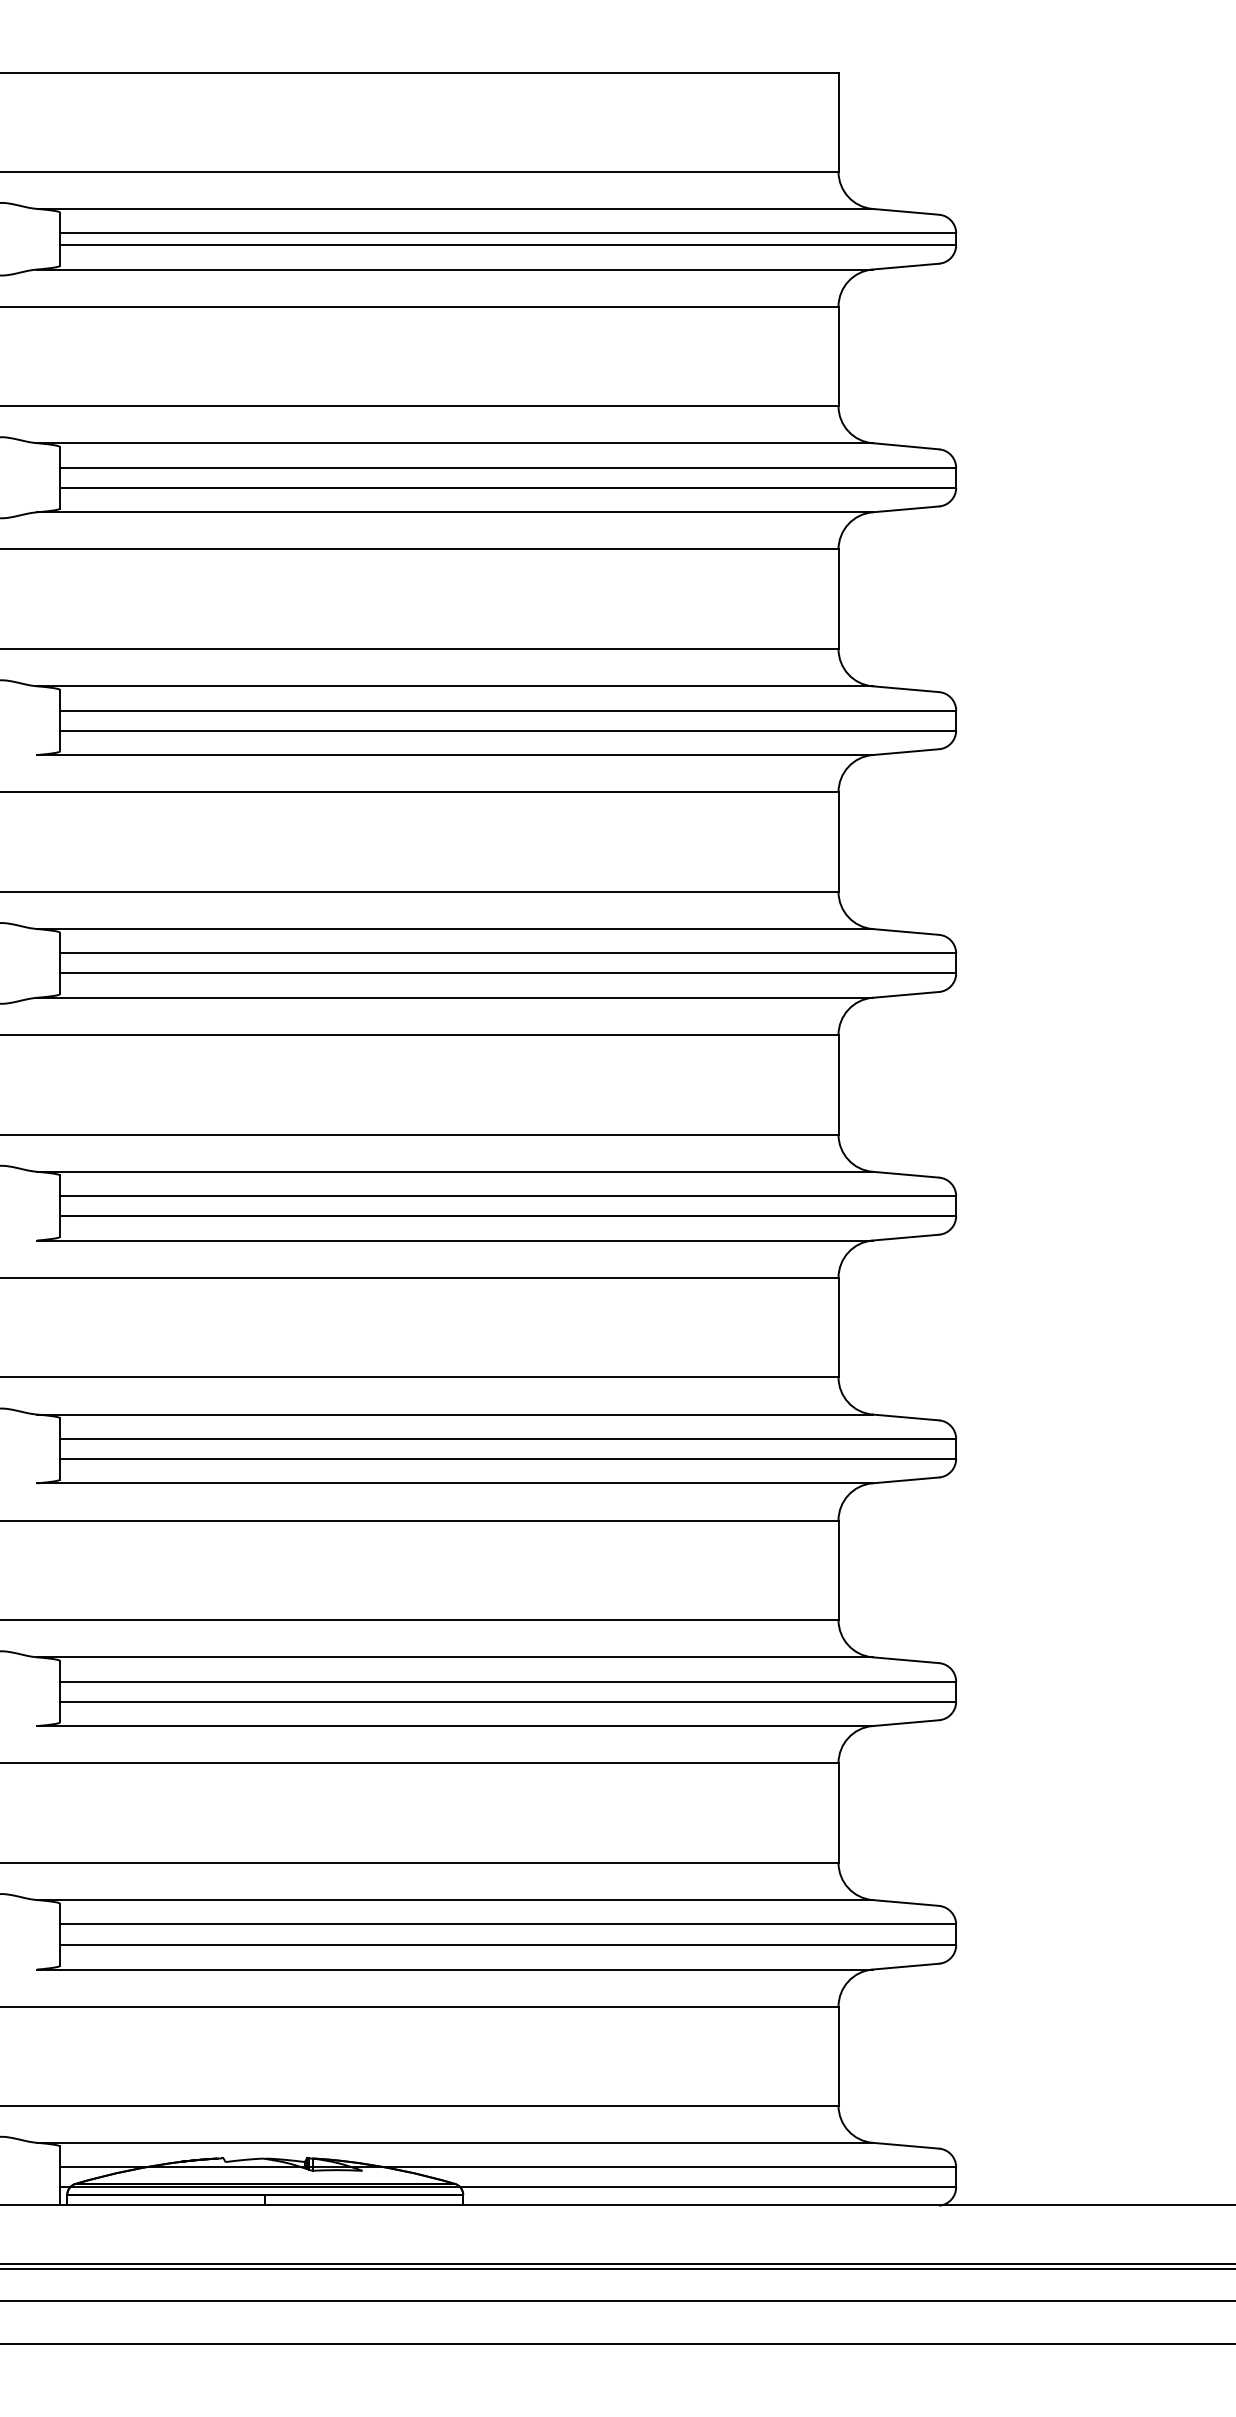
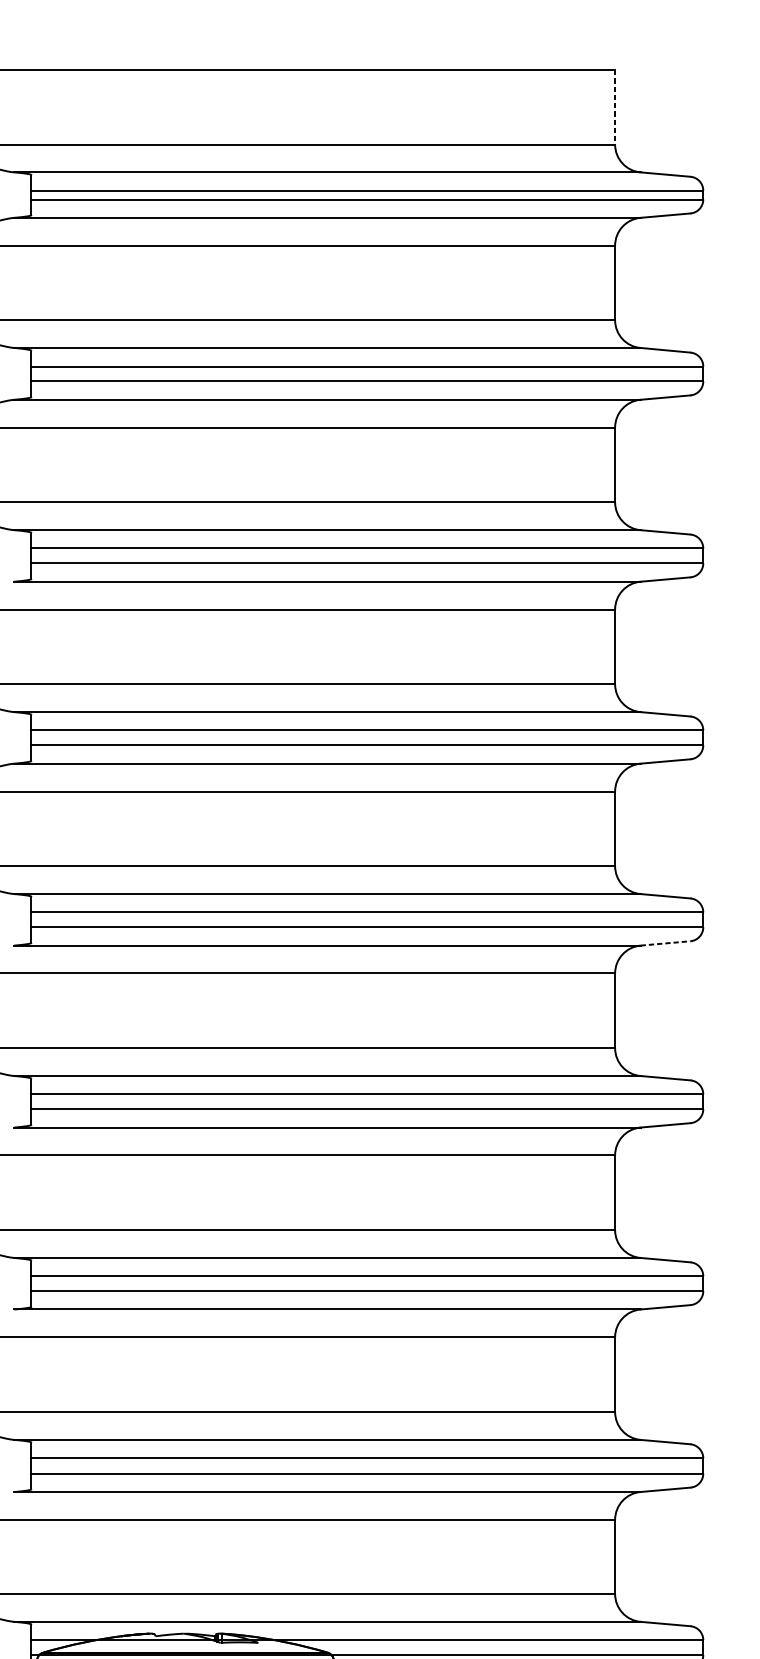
line: (838, 122) -> (615, 107), solid -> dashed
line: (906, 1237) -> (666, 943), solid -> dashed

